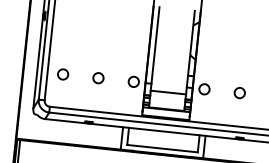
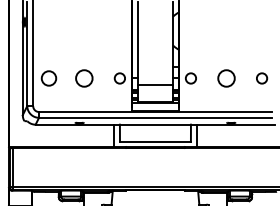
circle: (62, 74) -> (48, 78), size x1.4
circle: (98, 78) -> (84, 78), size x1.6
circle: (239, 93) -> (226, 78), size x1.6

